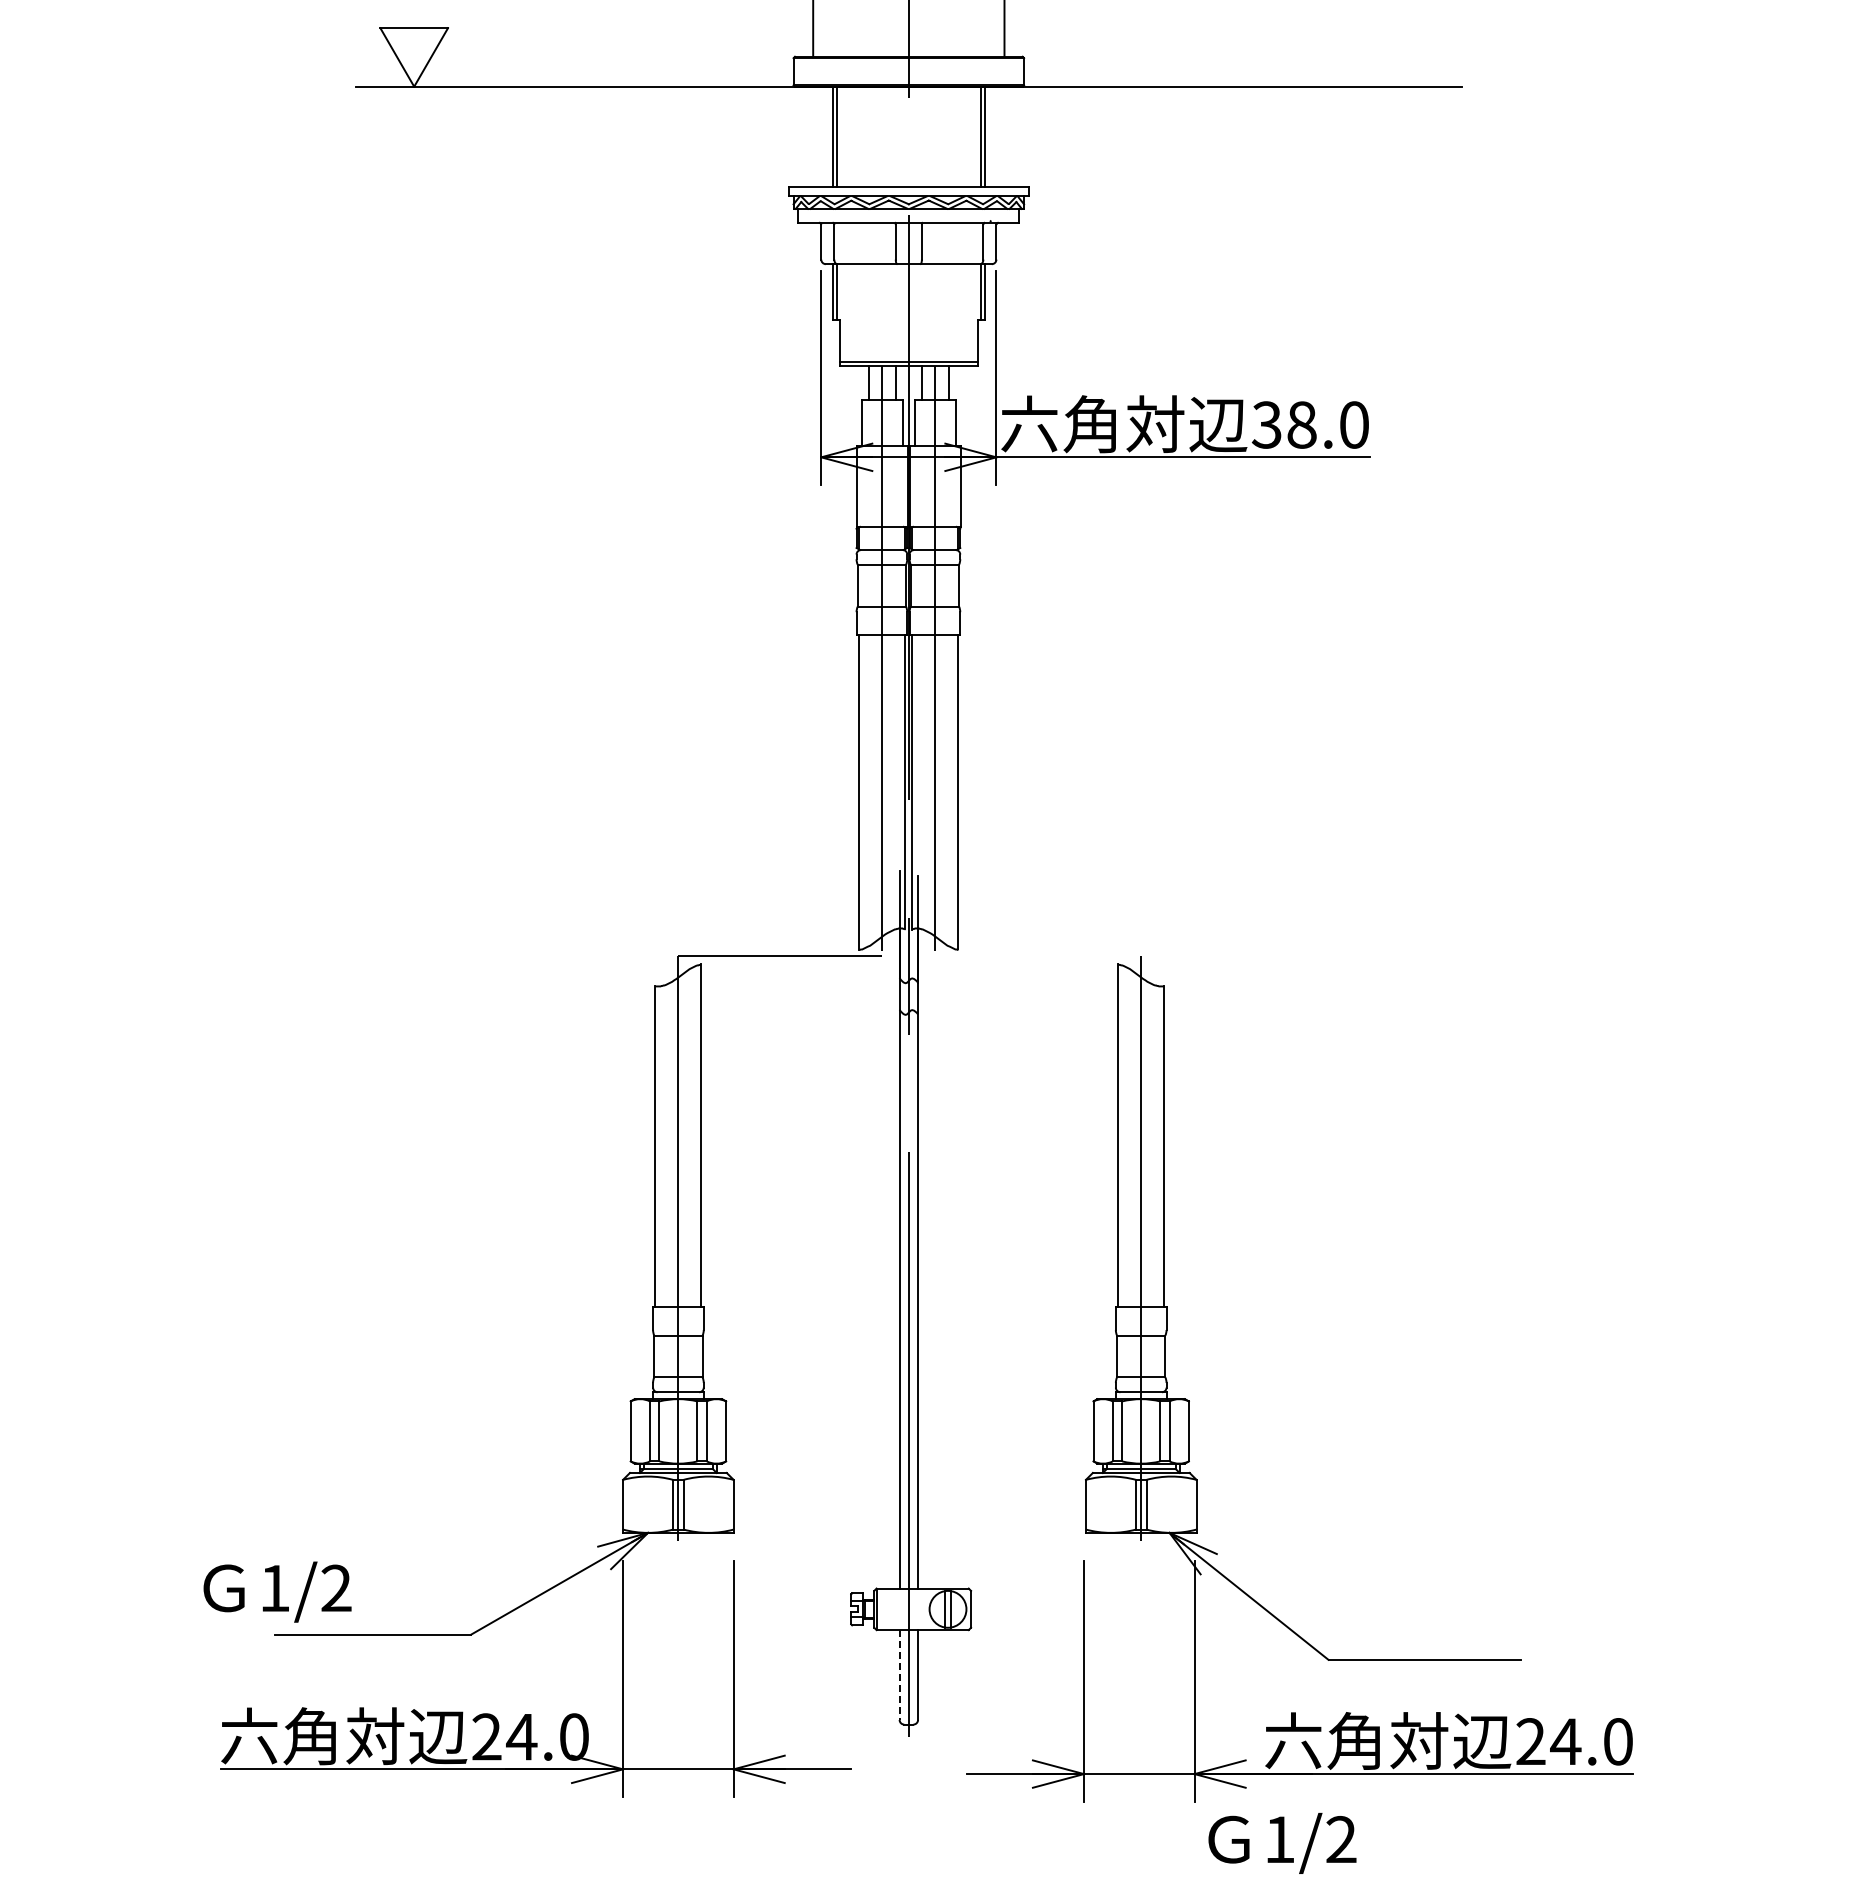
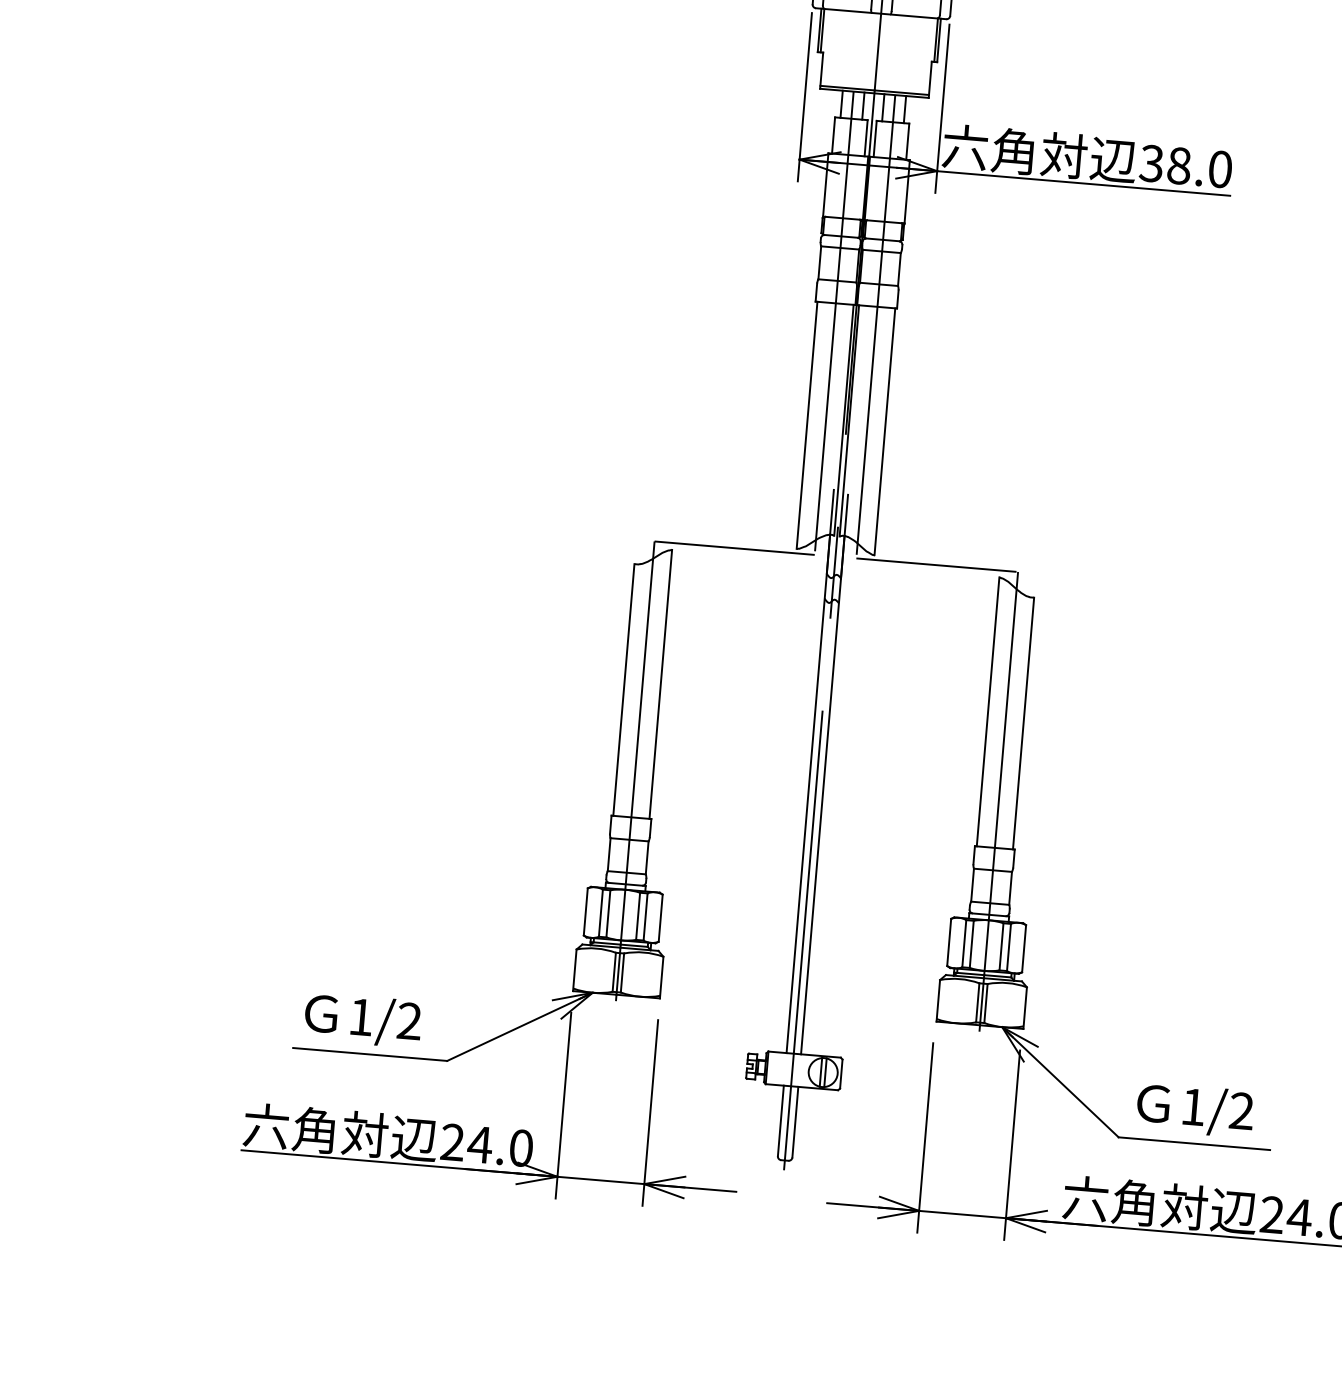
line: (1037, 955) -> (936, 565), added
text: (277, 1591) -> (363, 1019), moved
line: (899, 1675) -> (780, 1121), dashed -> solid
text: (1282, 1843) -> (1195, 1110), moved

